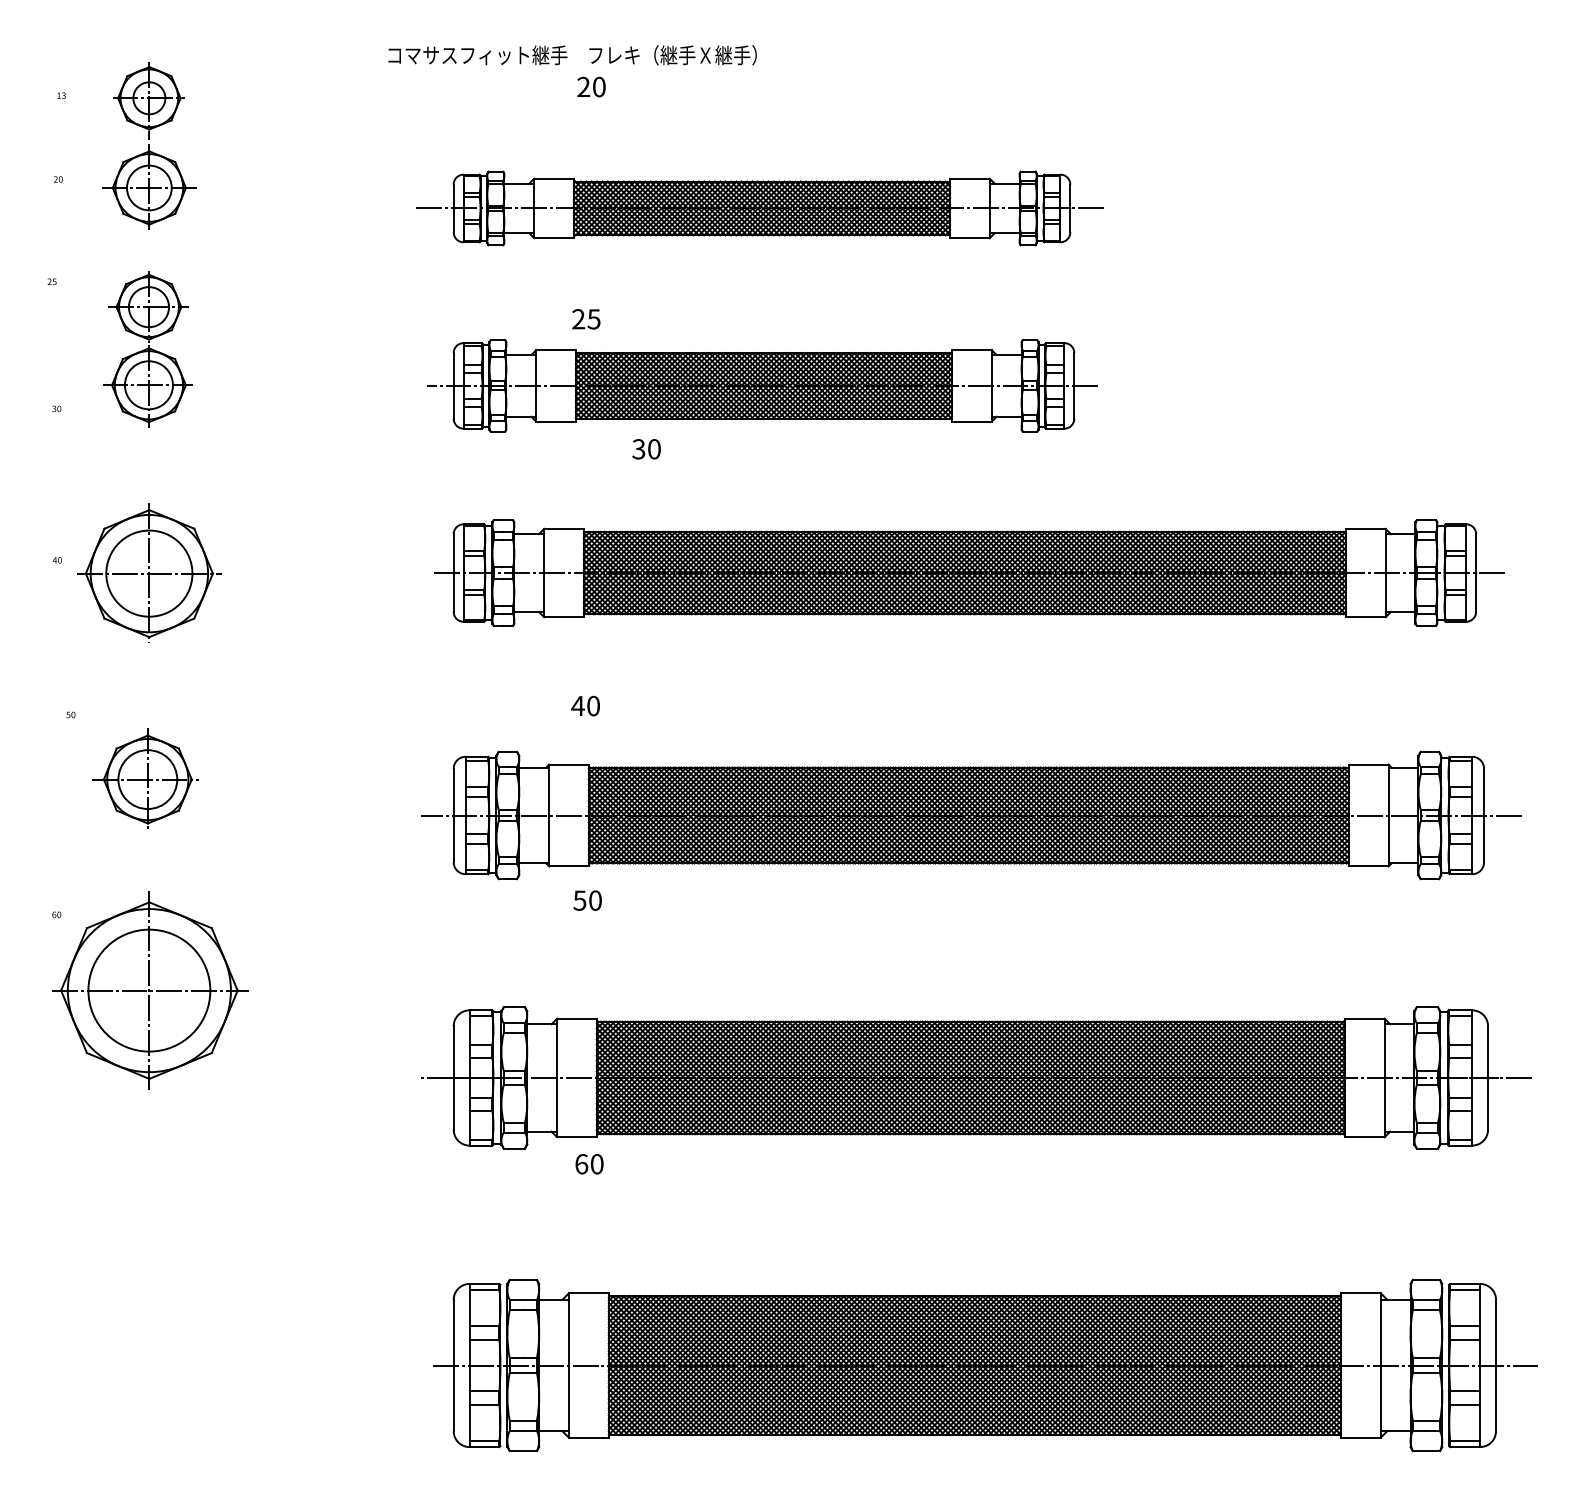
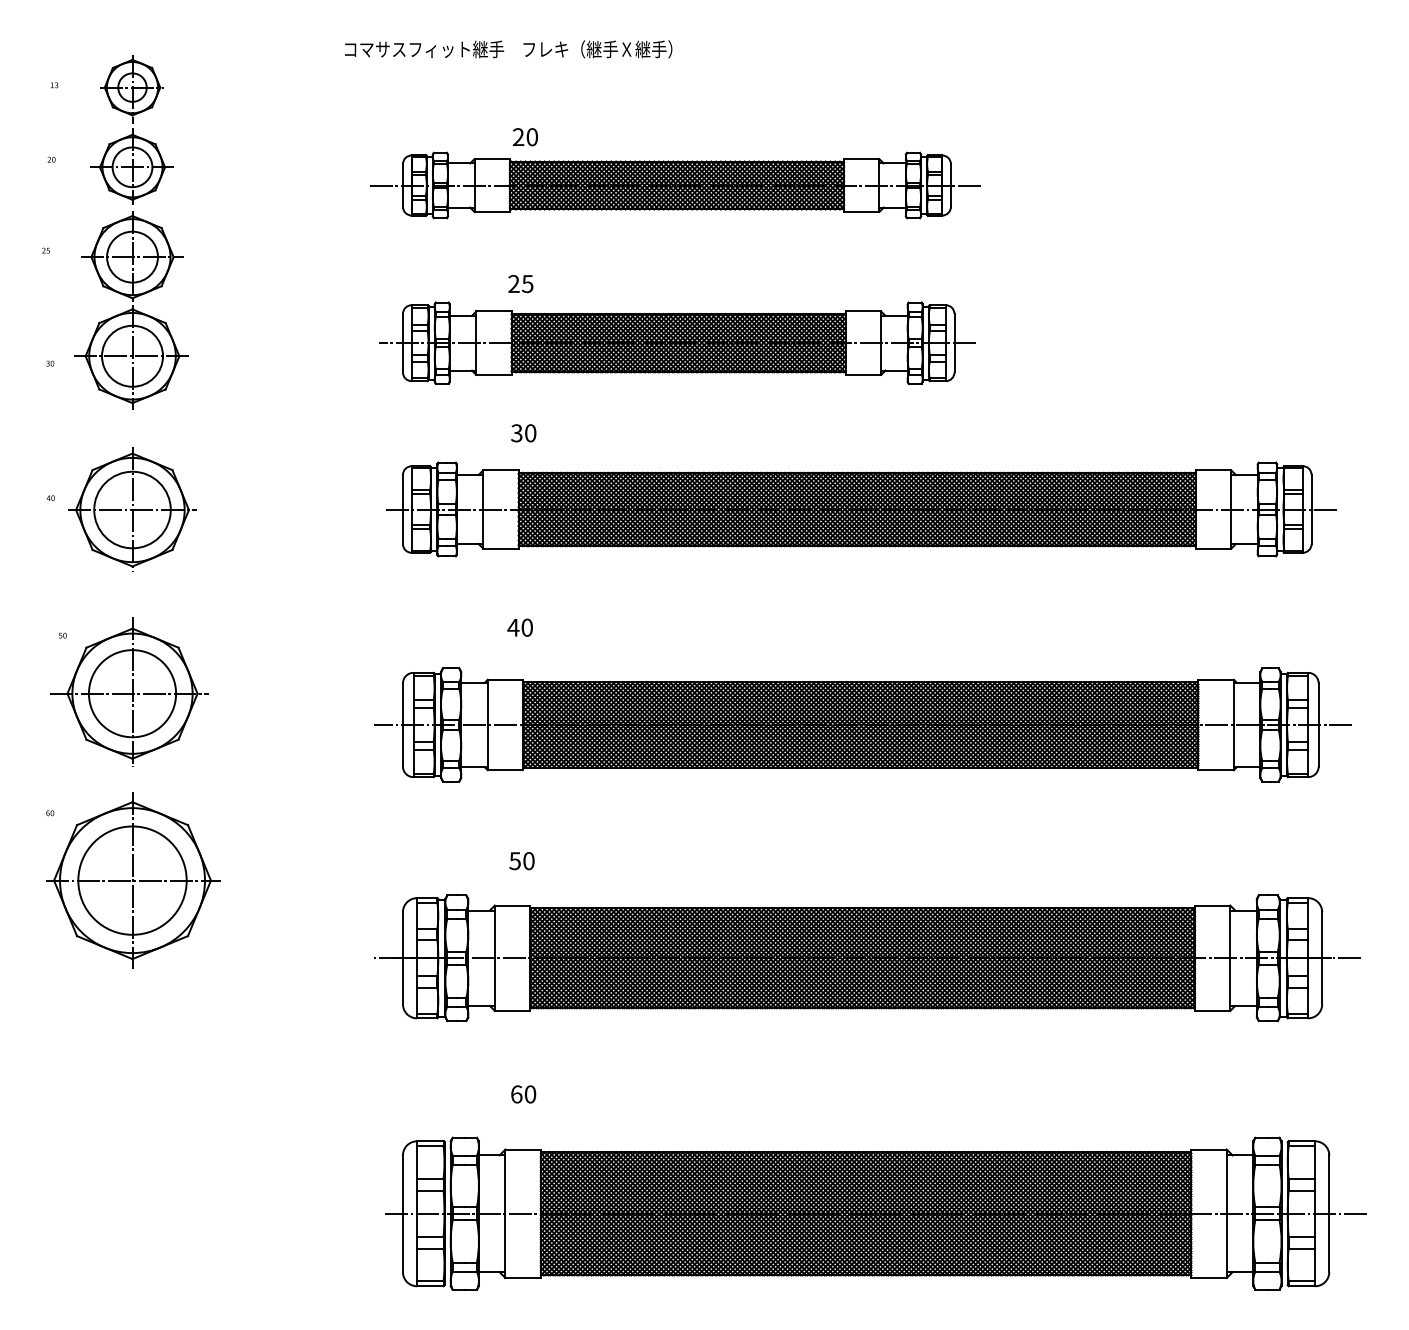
text: (591, 86) -> (525, 136), moved
part: (147, 349) -> (130, 310), size x1.43
text: (646, 449) -> (523, 433), moved
part: (145, 778) -> (129, 692), size x1.67
text: (587, 900) -> (521, 860), moved
text: (589, 1164) -> (523, 1094), moved

